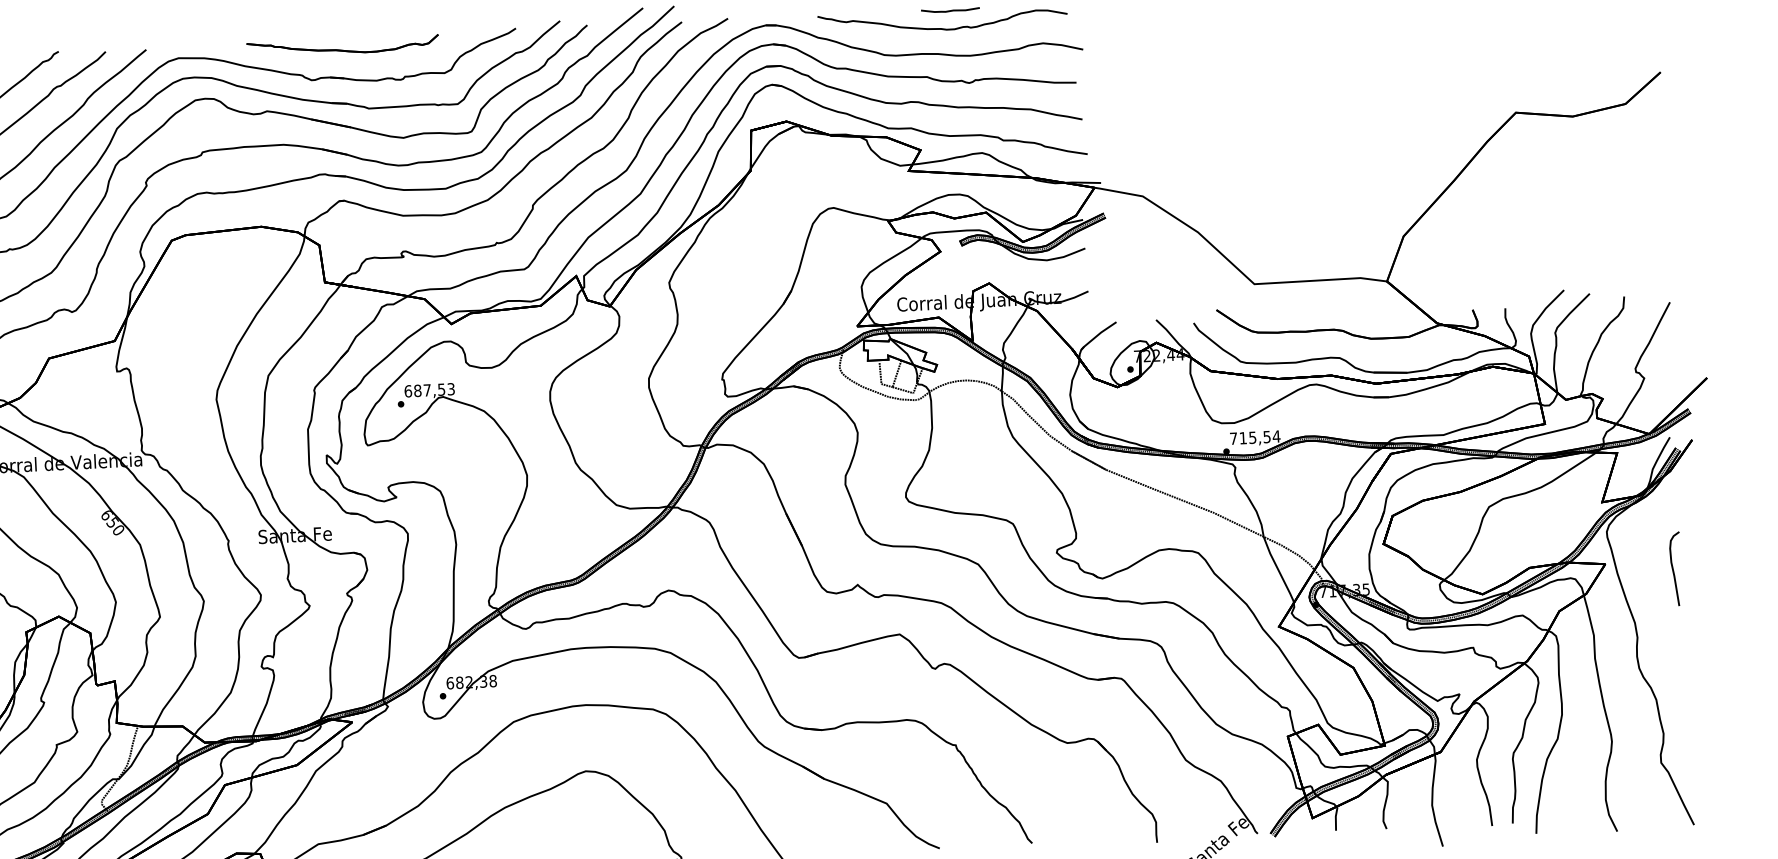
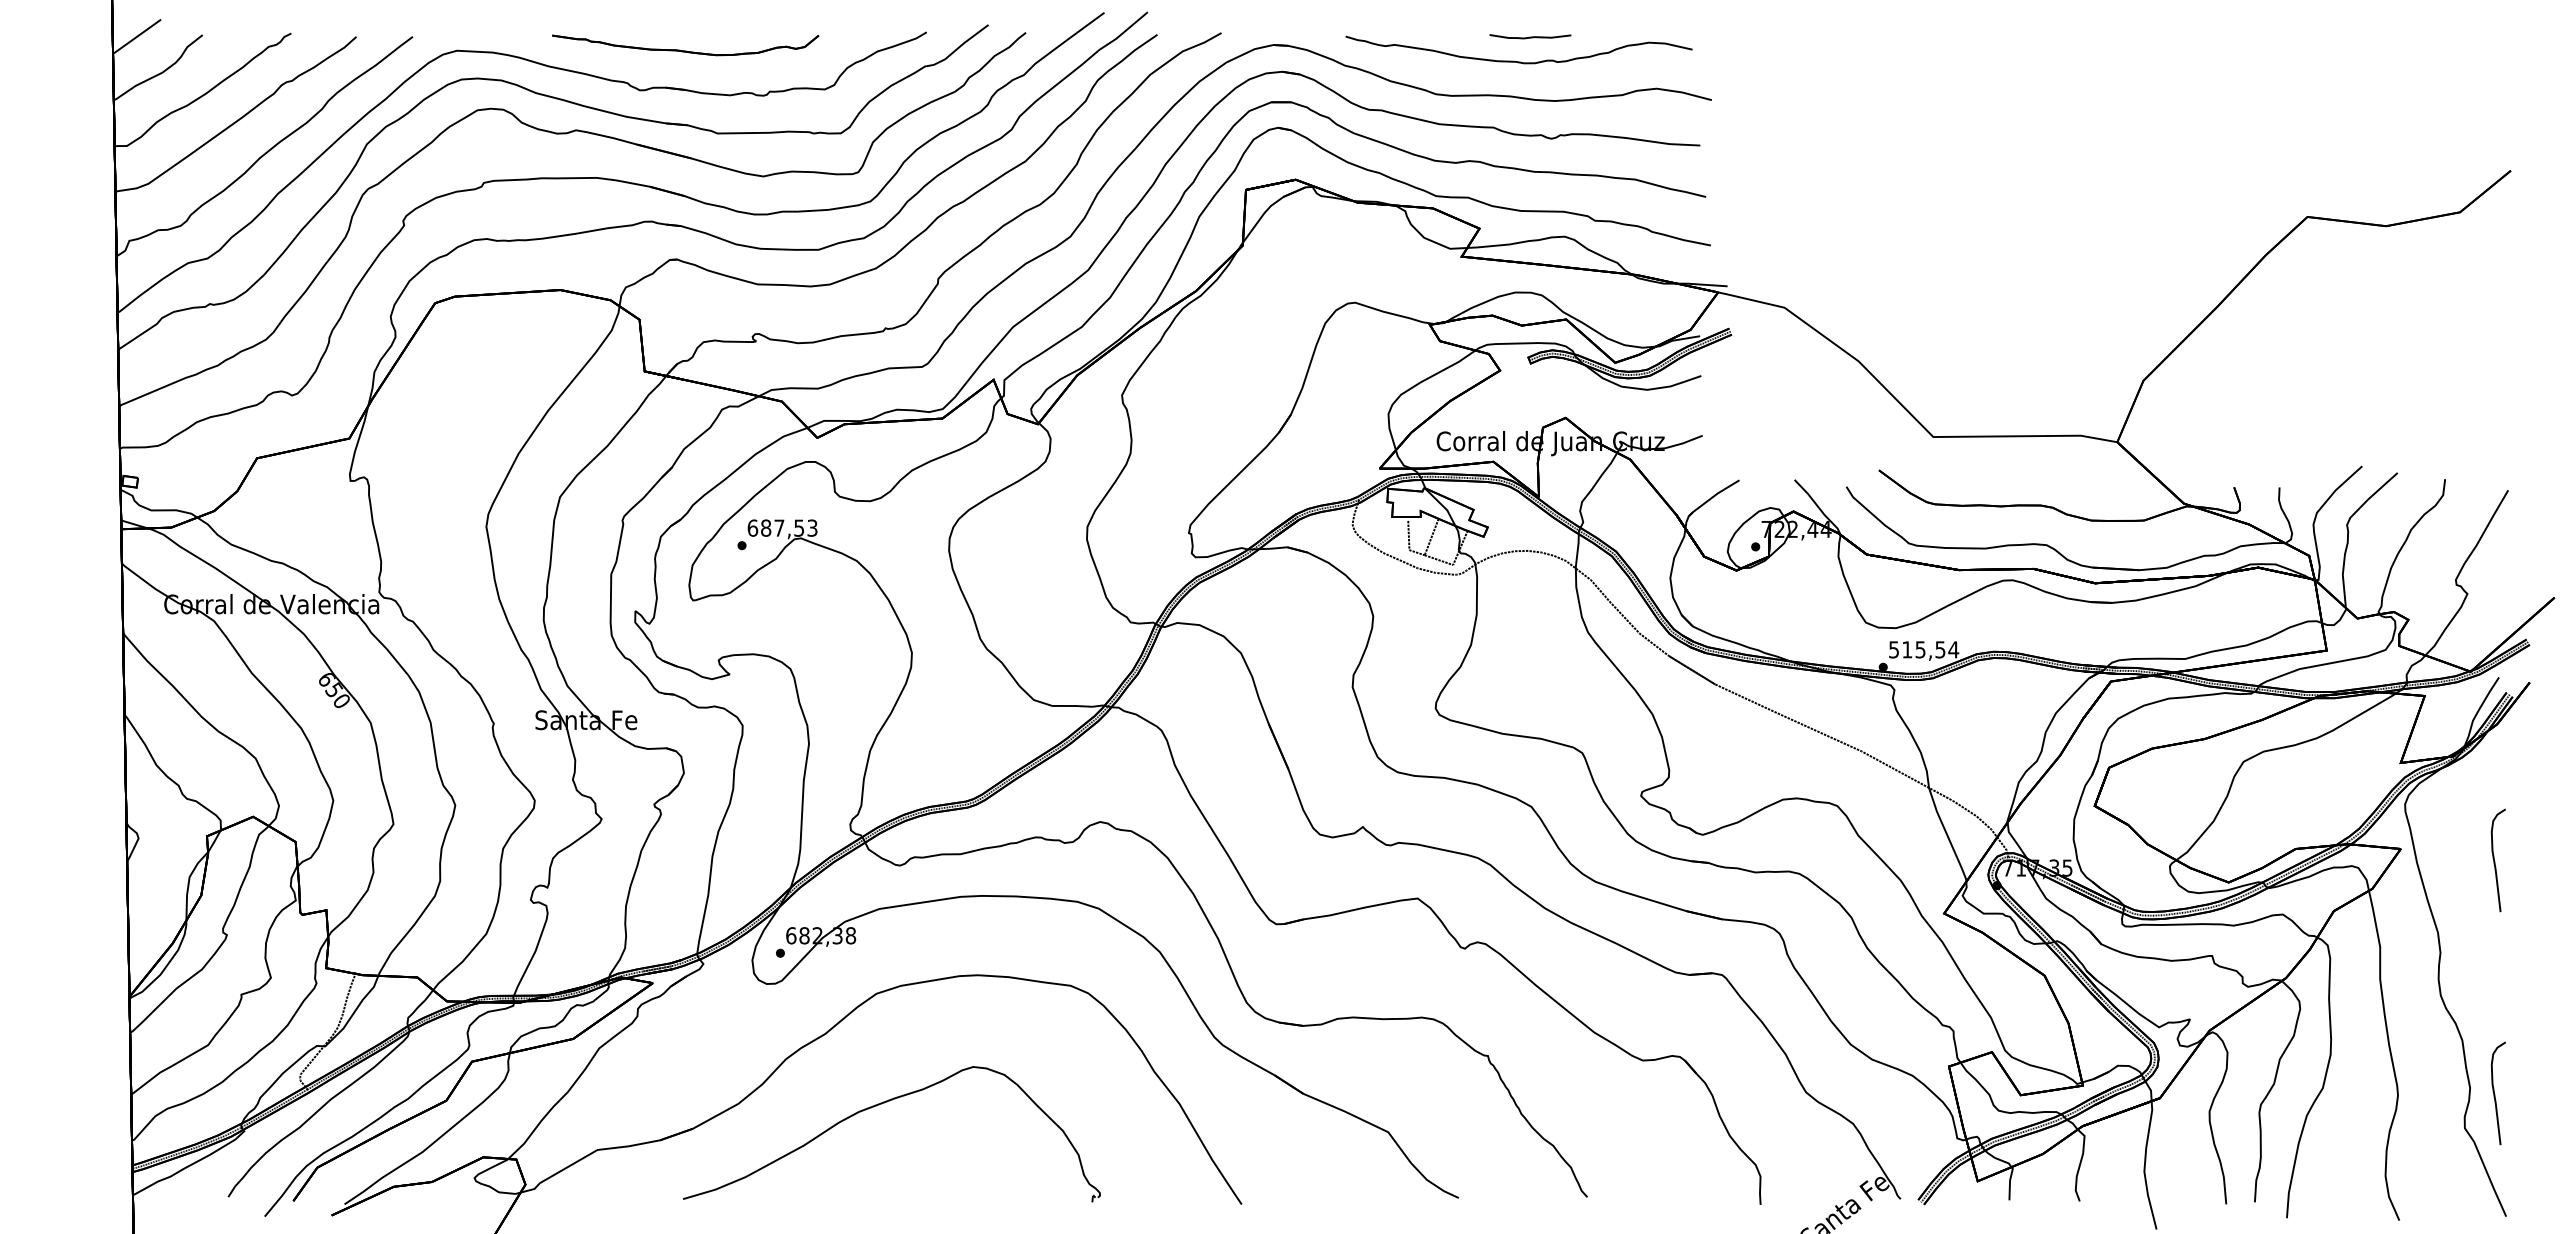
text: (1233, 438) -> (1893, 649), 715,54 -> 515,54
curve: (1682, 737) -> (2495, 1094), added

